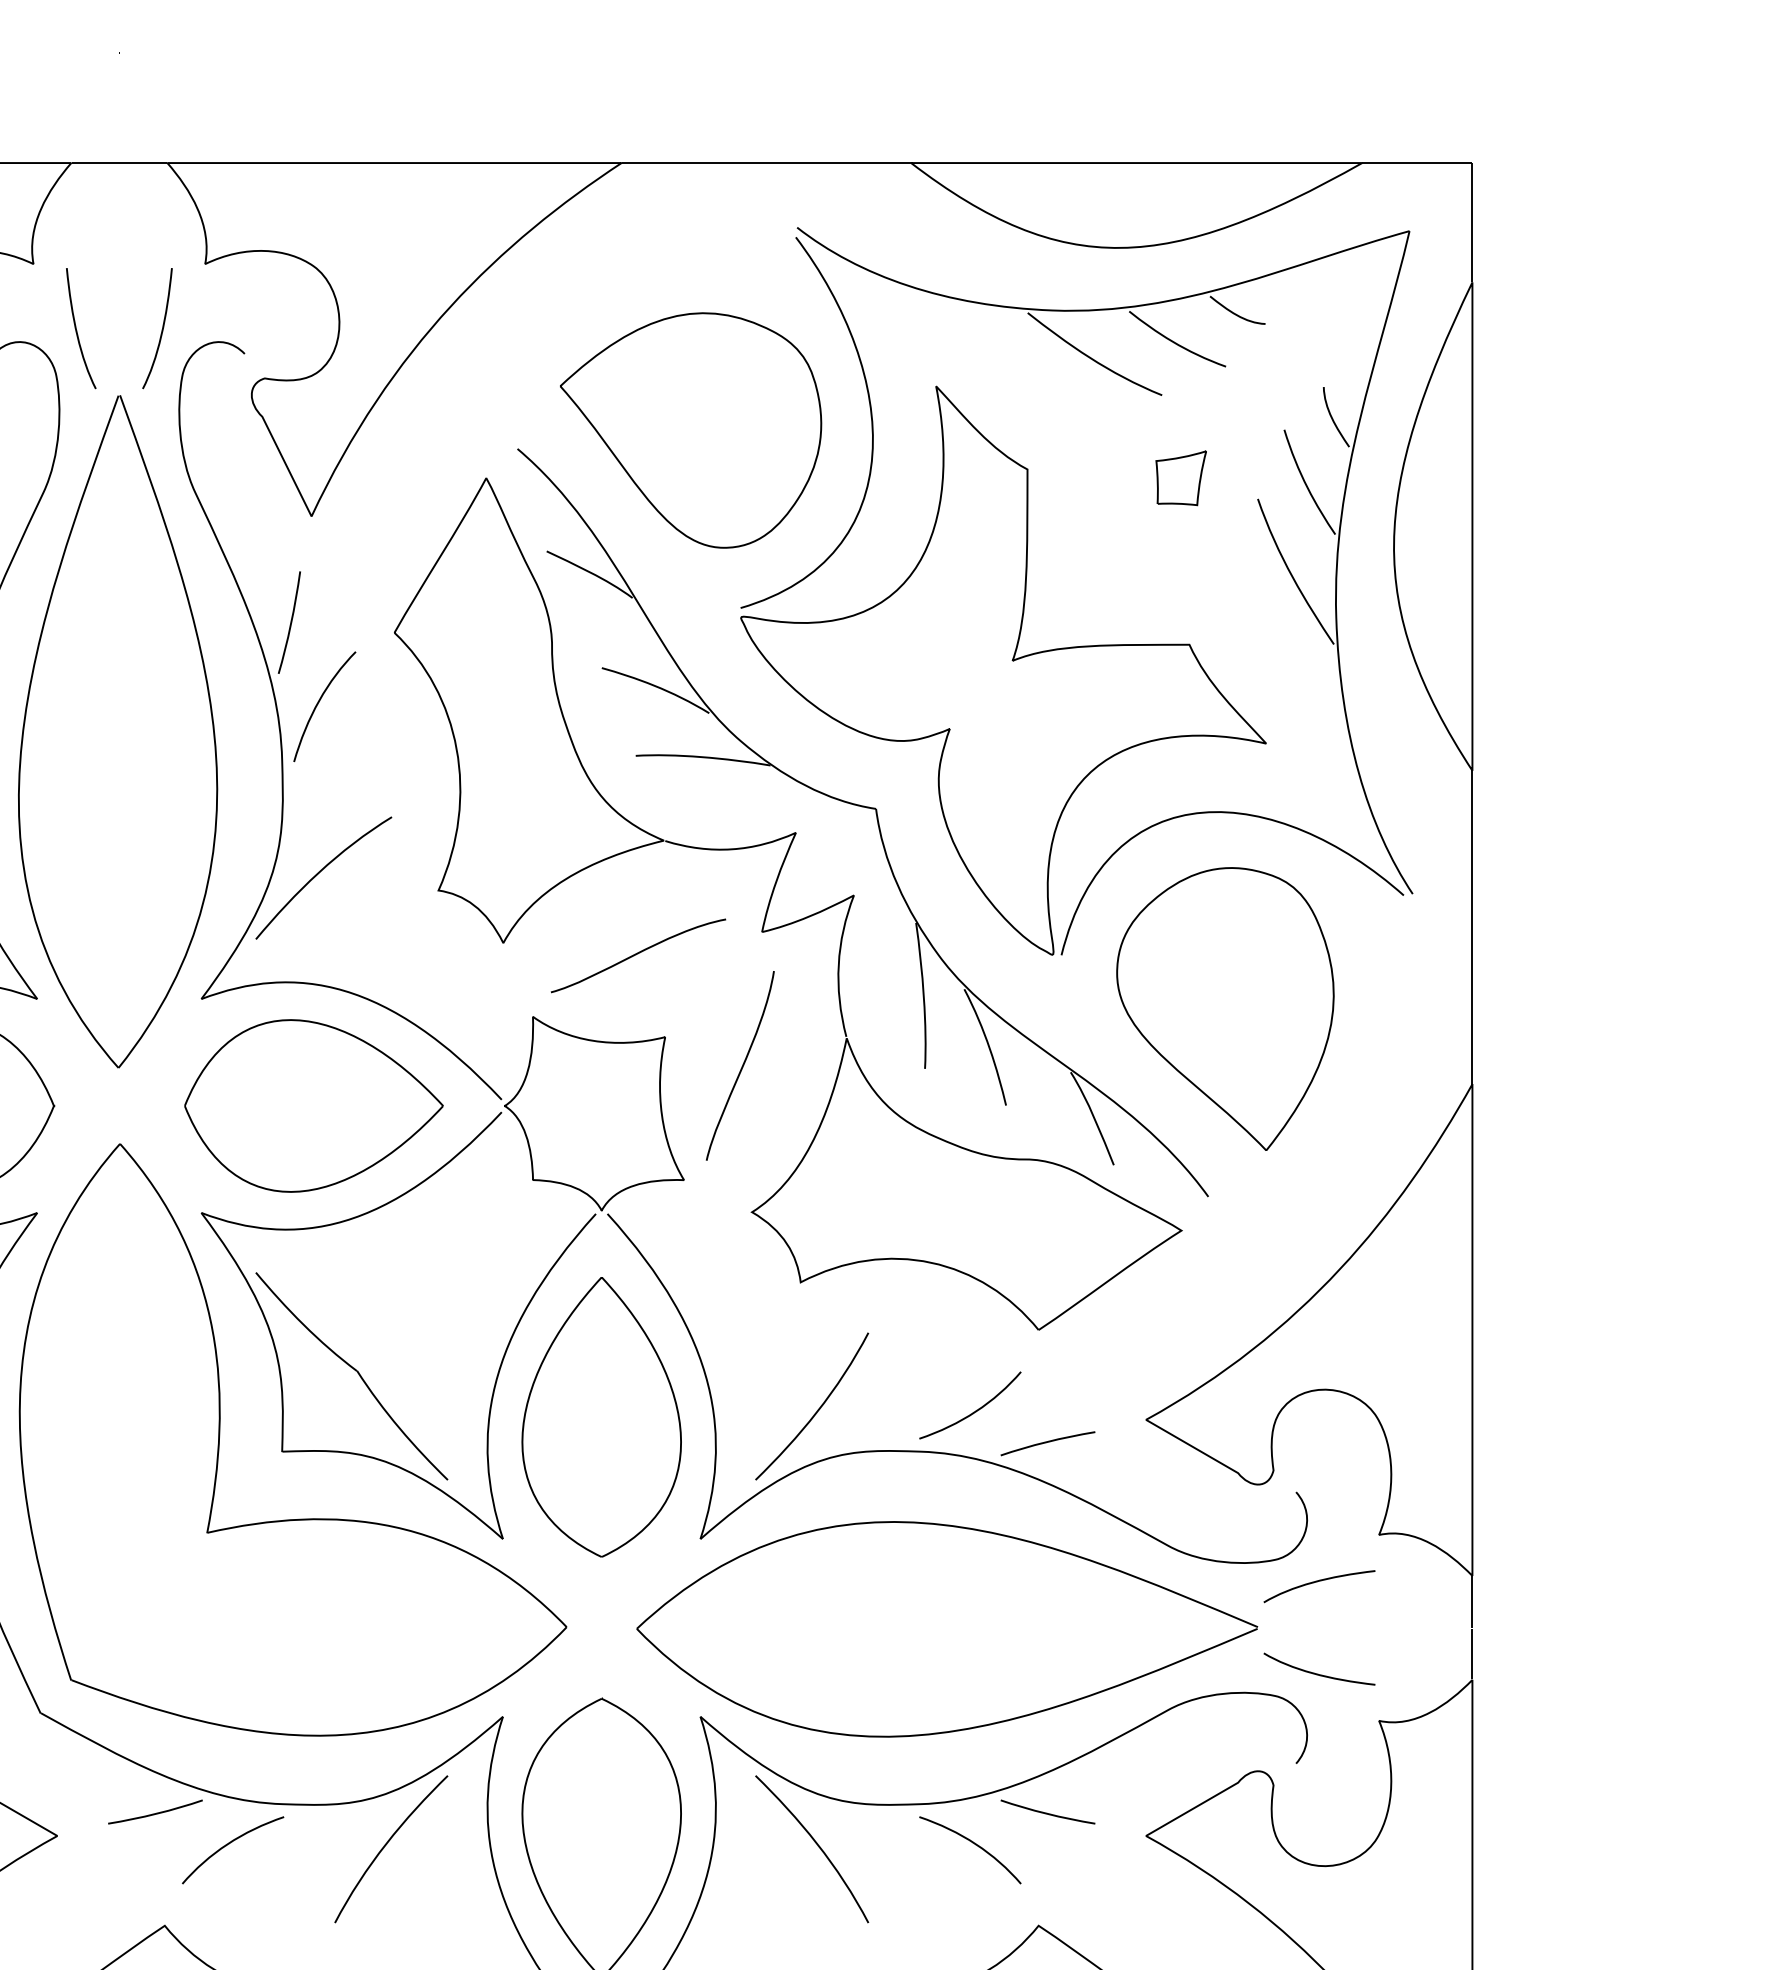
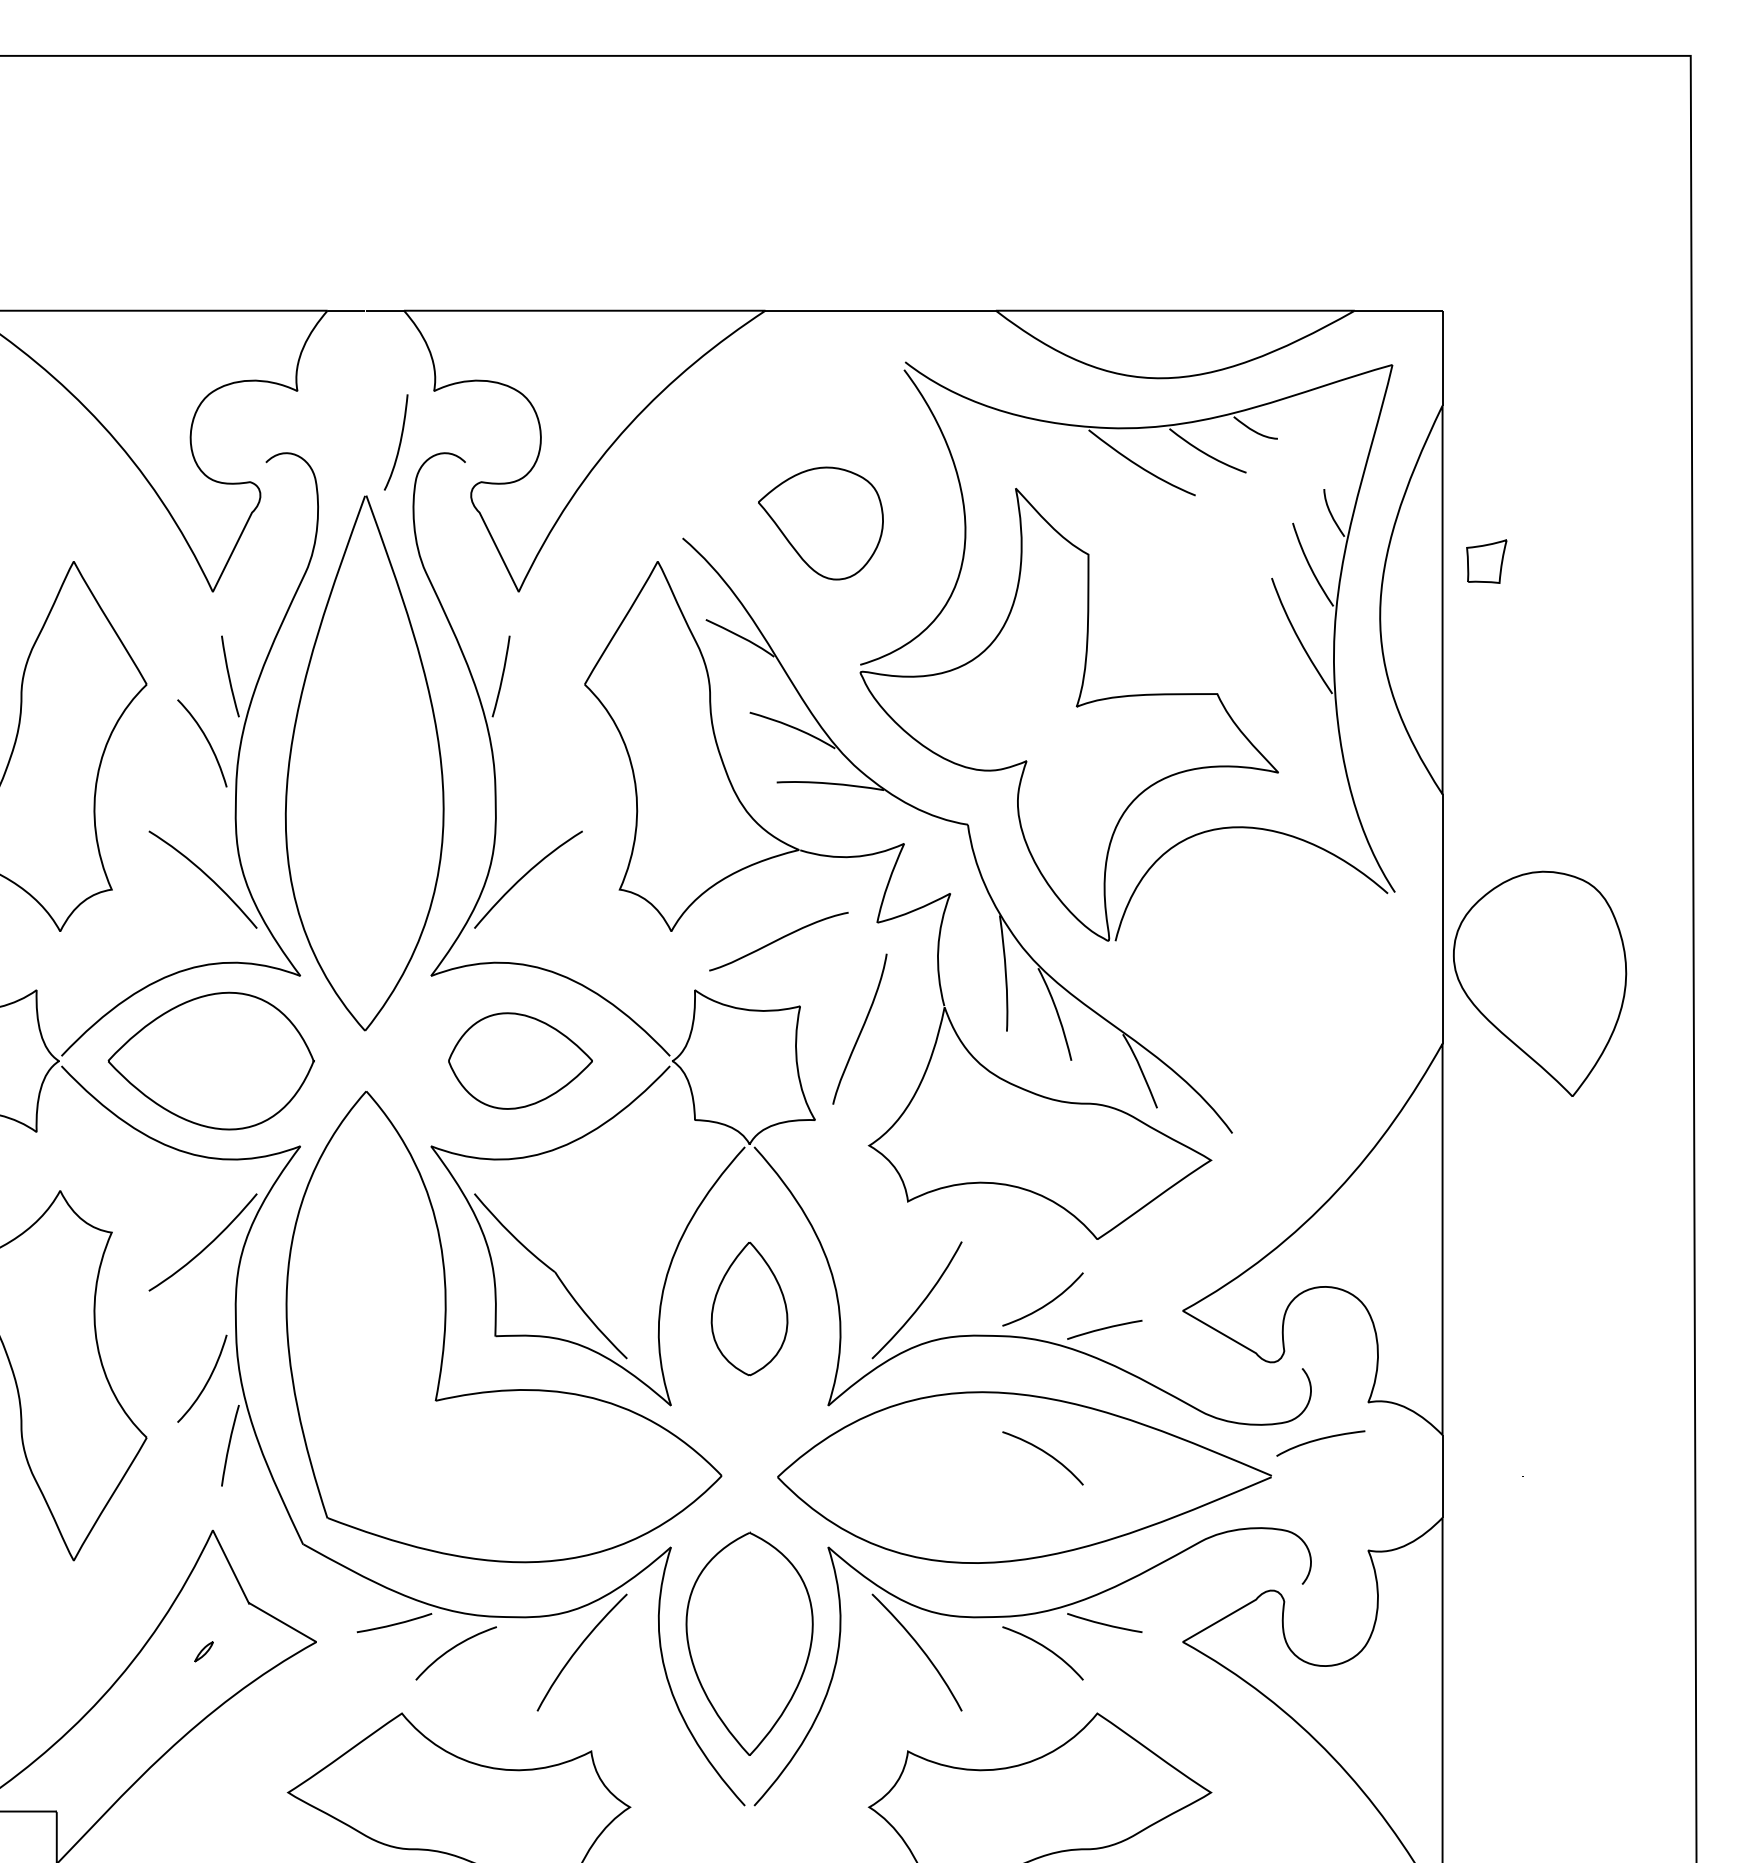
curve: (77, 329) -> (332, 443), removed
part: (690, 430) -> (820, 523), size x0.6
part: (1180, 478) -> (1486, 561), moved
curve: (318, 704) -> (524, 741), removed
part: (1226, 1008) -> (1540, 983), moved
part: (313, 1105) -> (520, 1060), size x0.7
part: (601, 1416) -> (749, 1308), size x0.6
curve: (974, 1600) -> (1046, 1454), added
curve: (1317, 1673) -> (1319, 1512), removed

